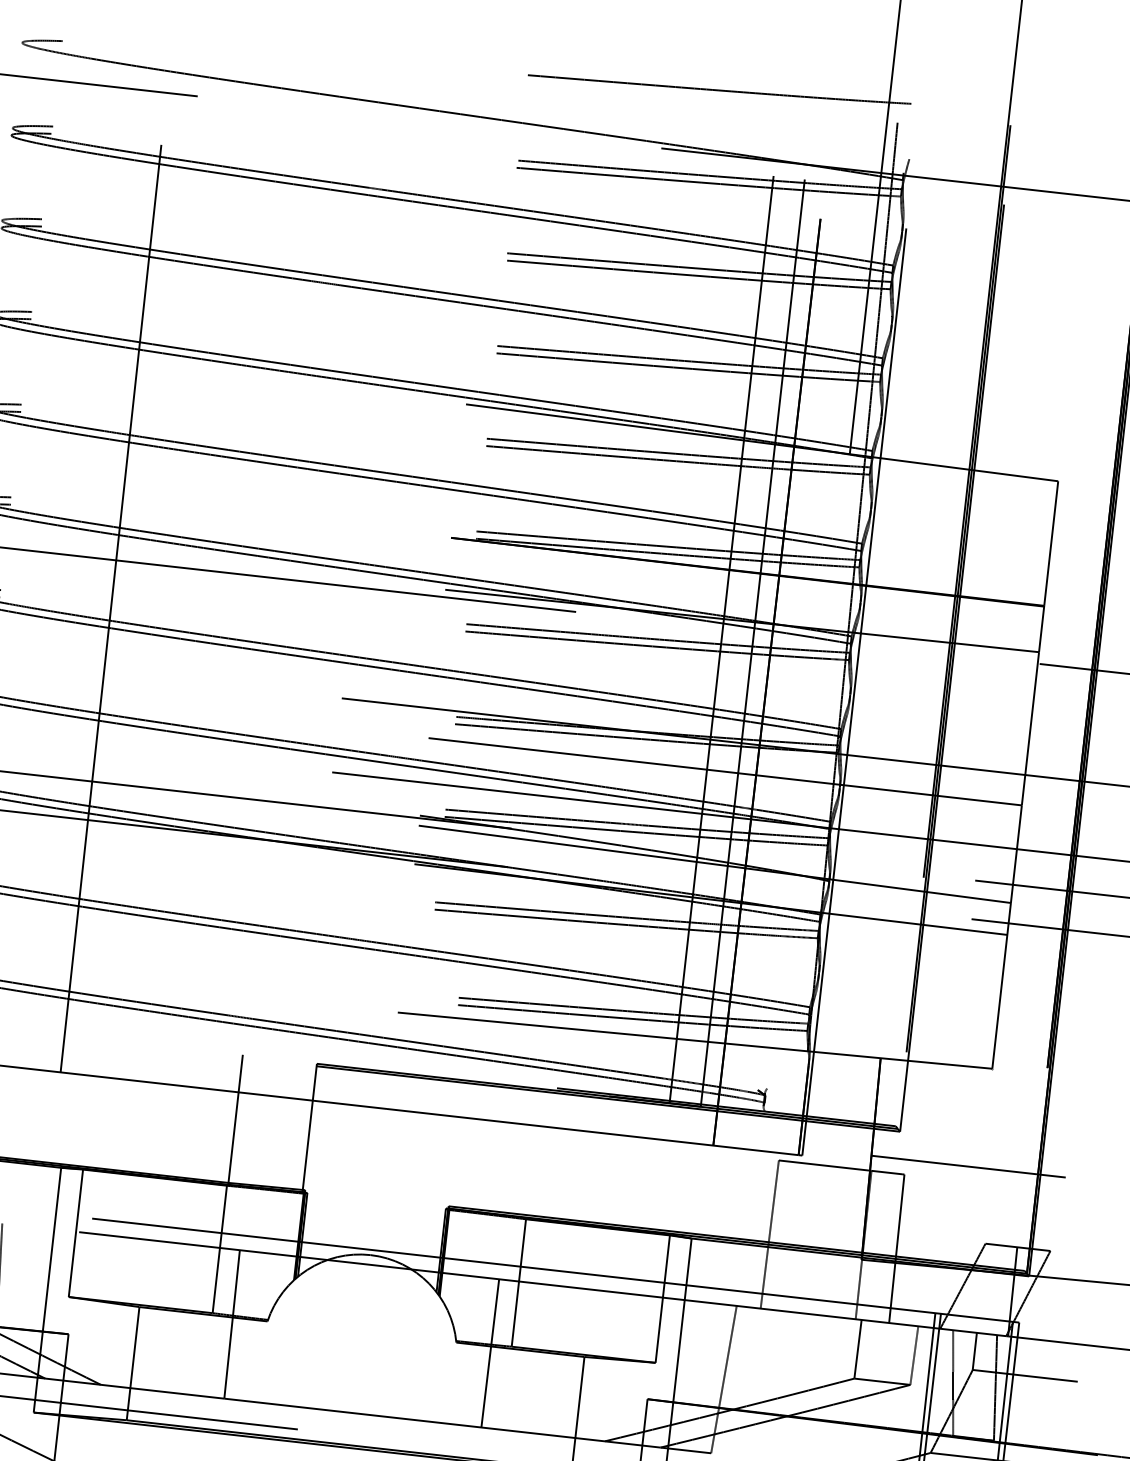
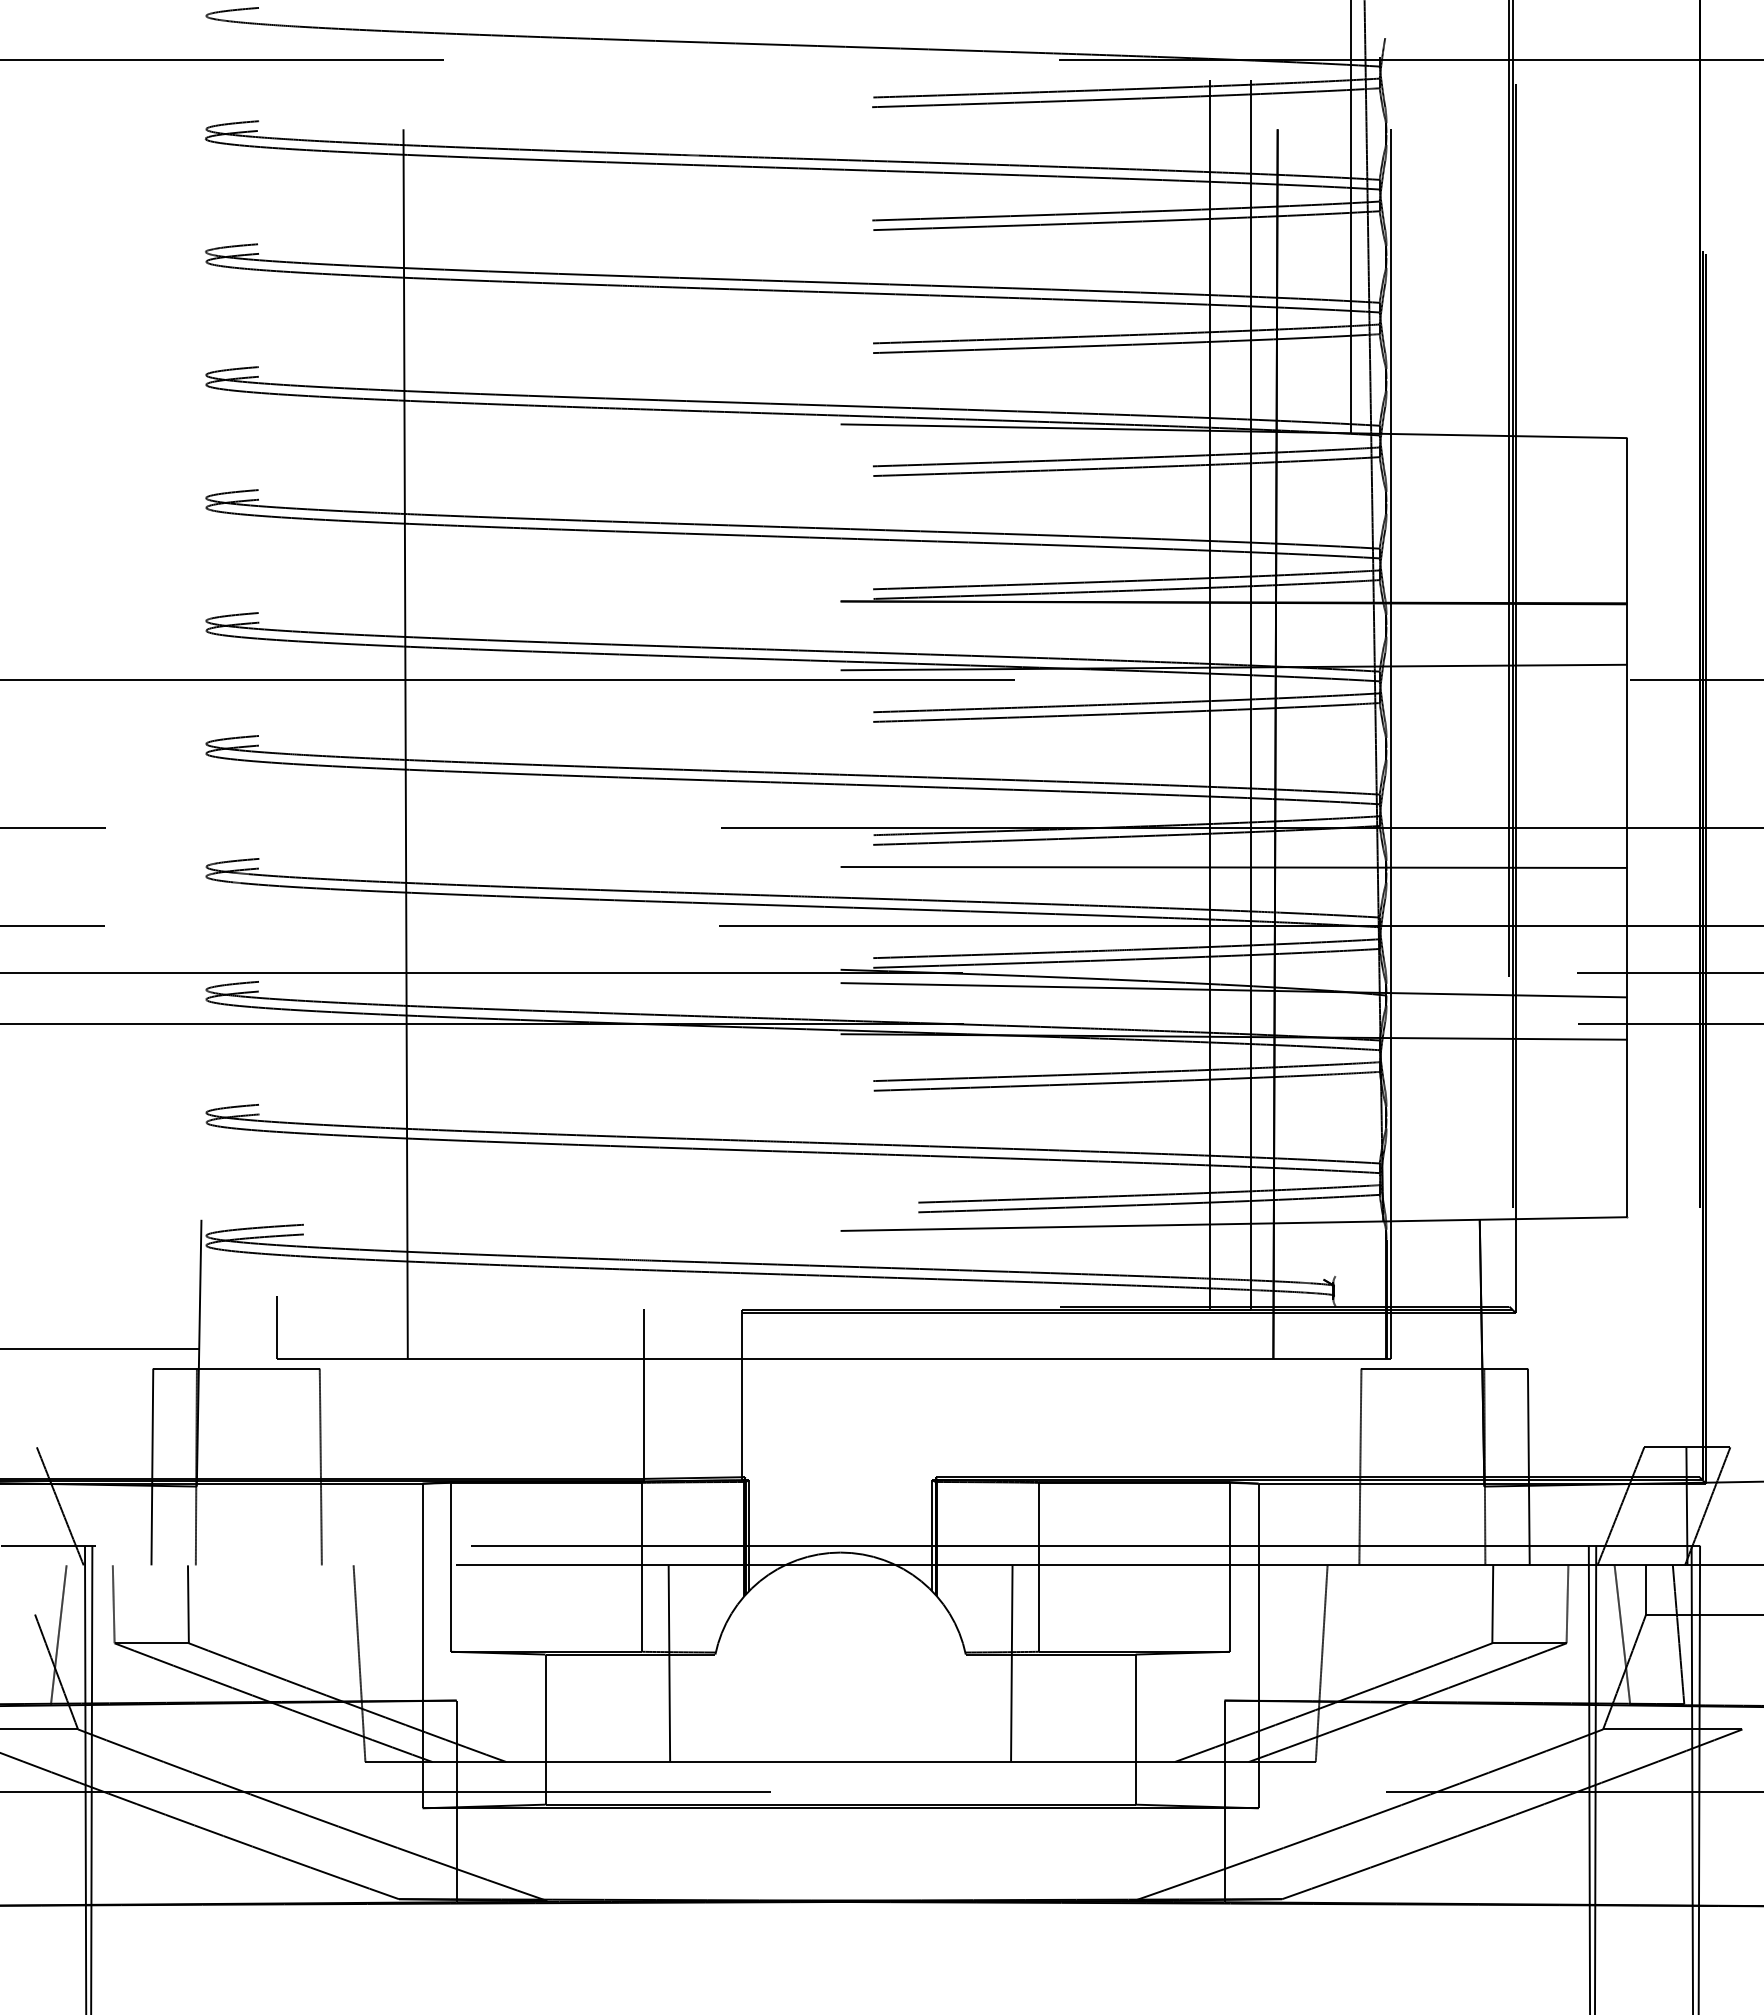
line: (968, 1166) -> (1610, 1348), removed

